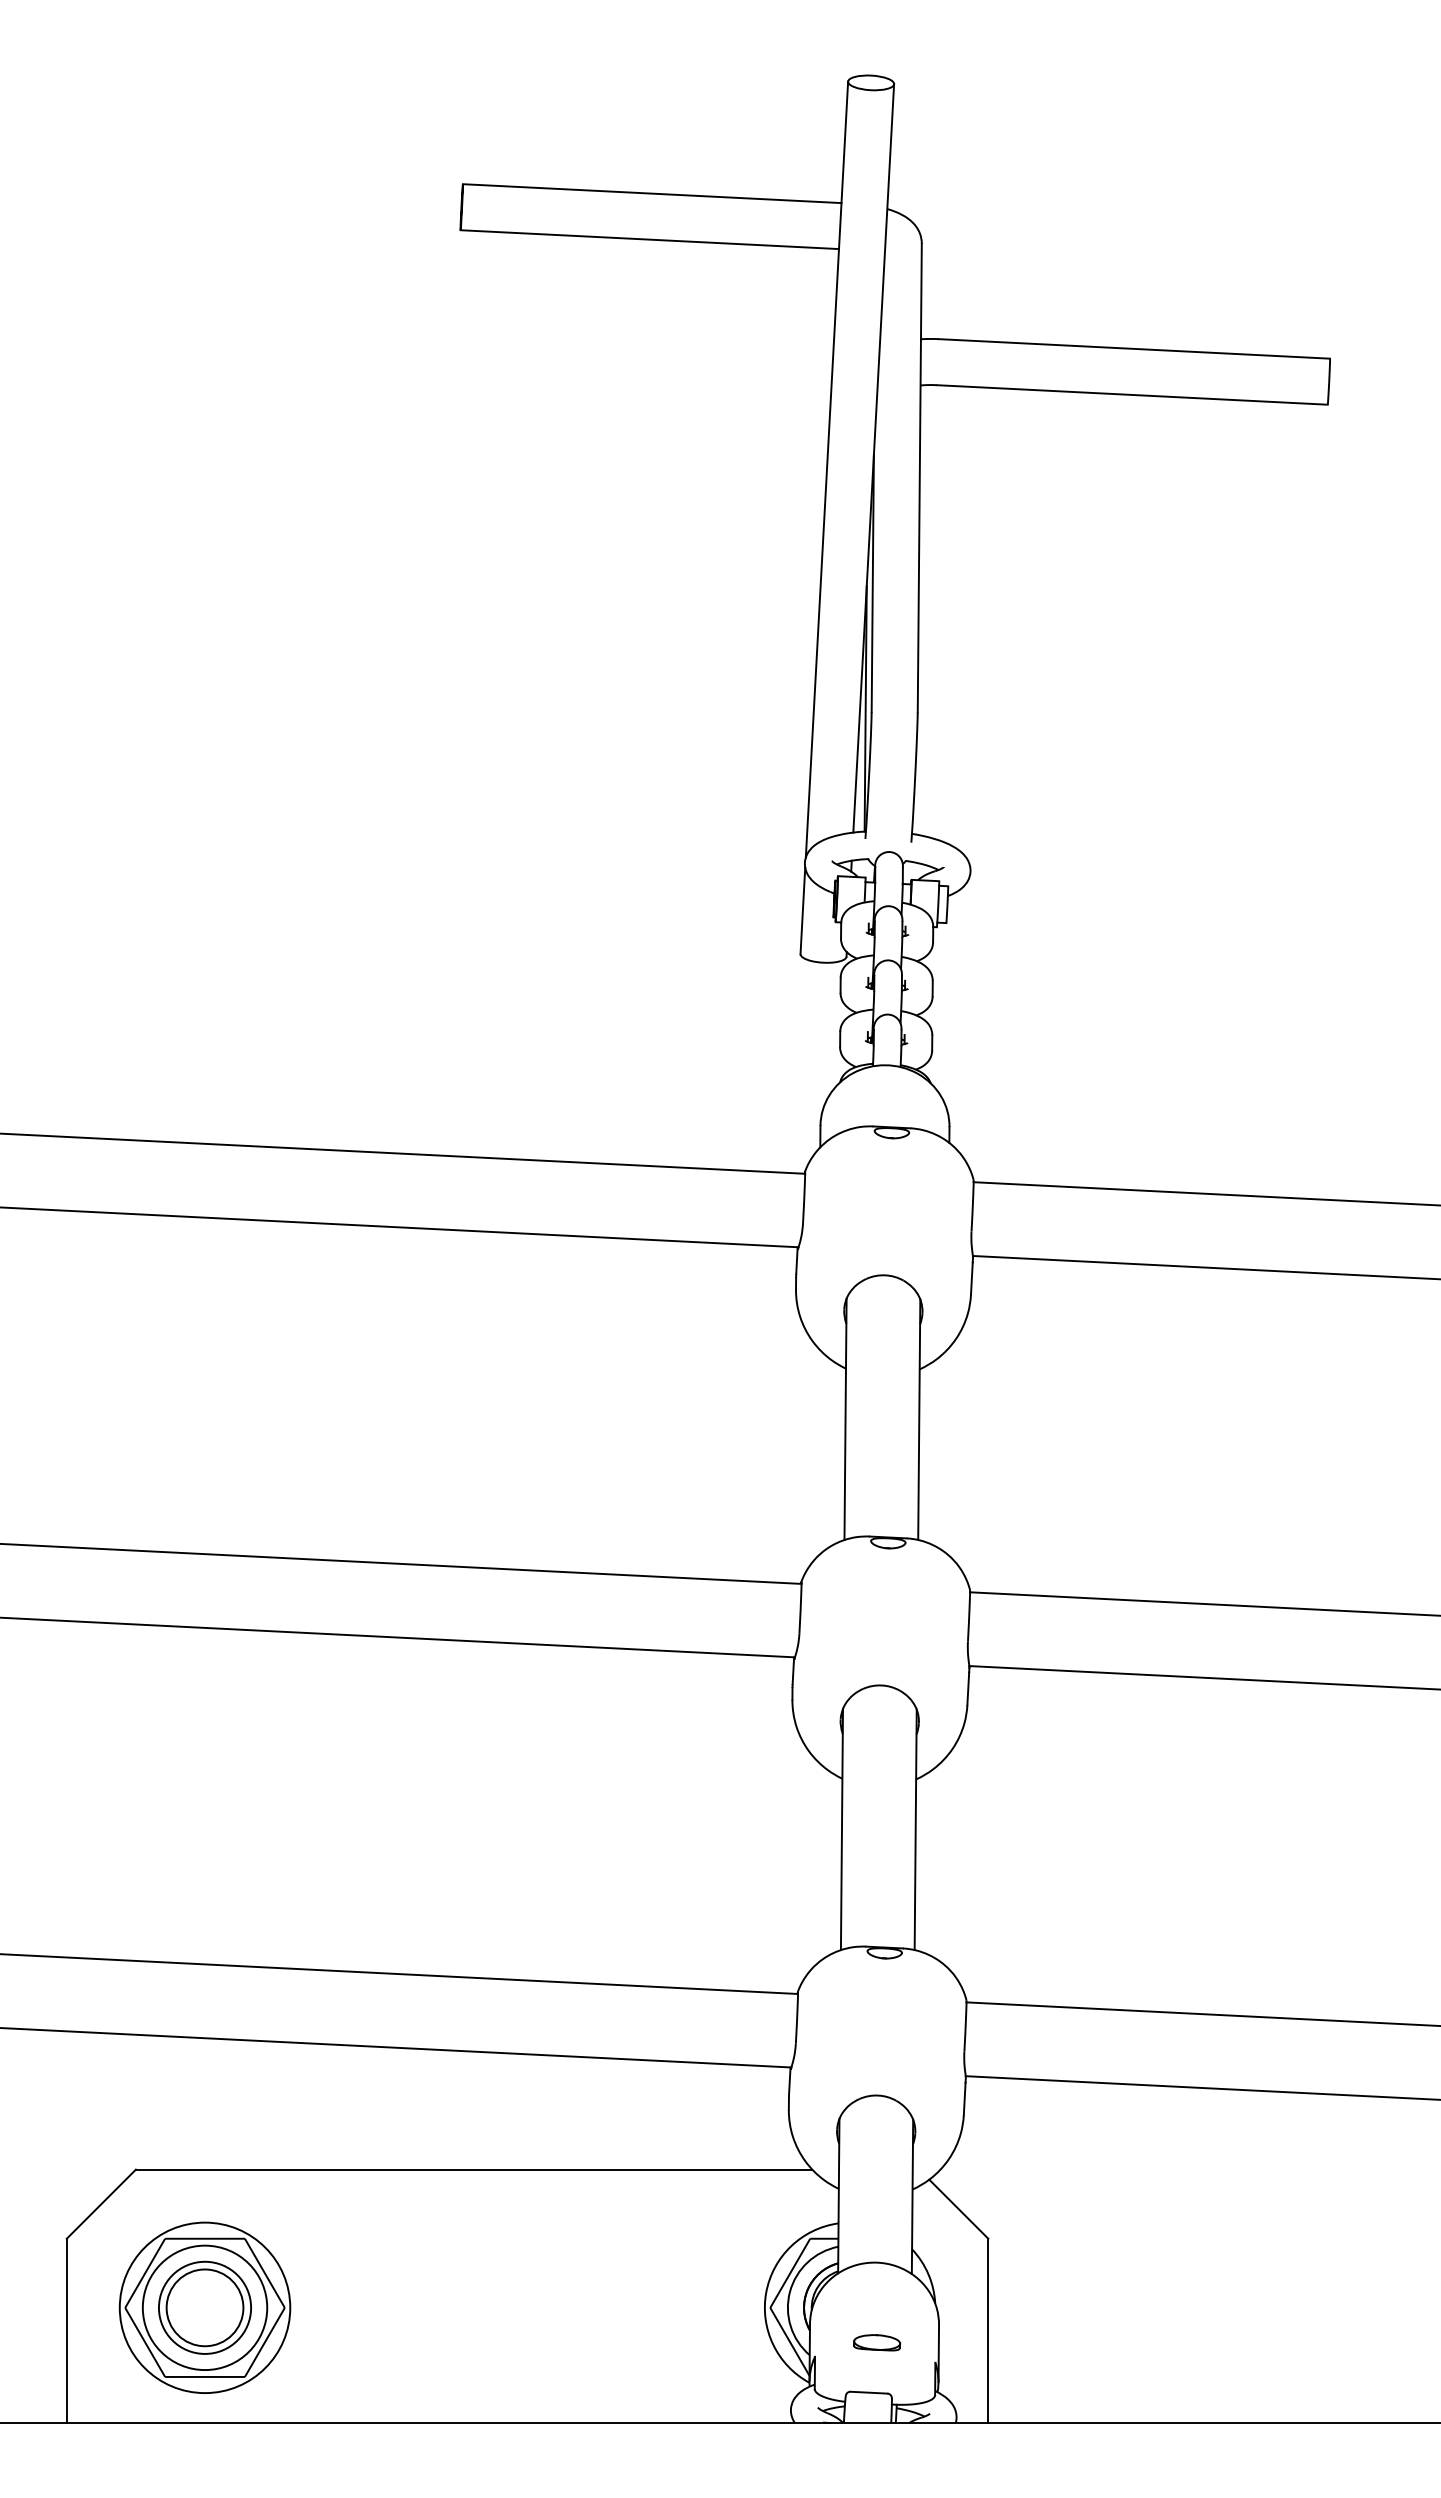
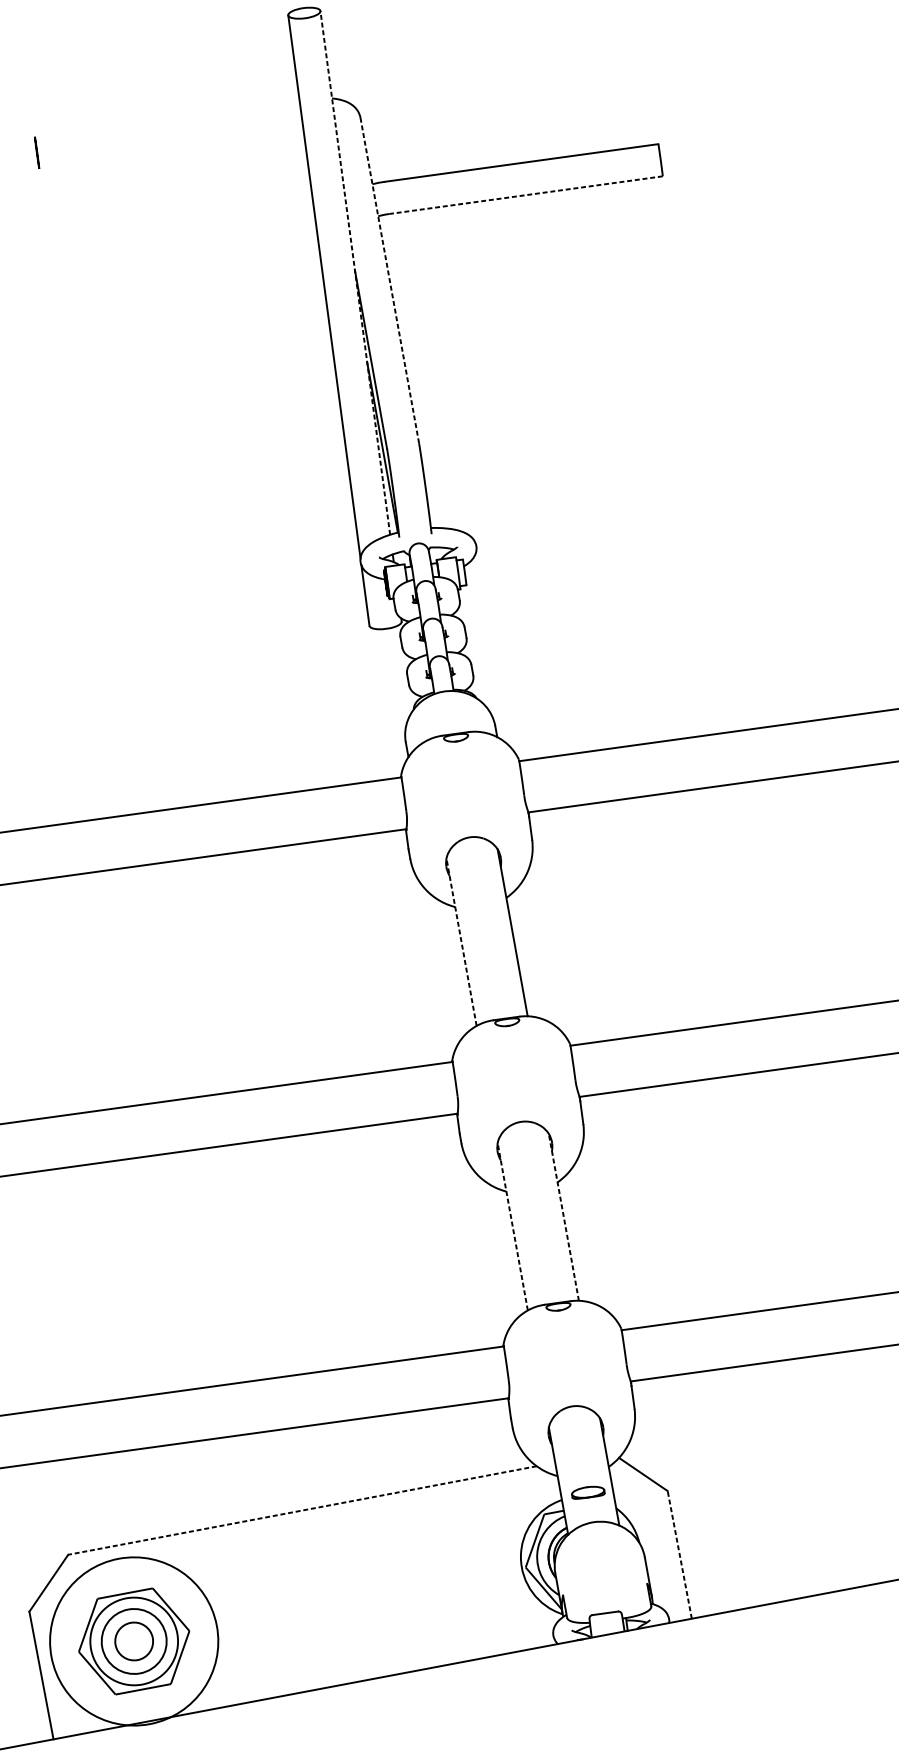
line: (651, 193) -> (166, 118), removed
line: (649, 239) -> (171, 150), removed
line: (1132, 394) -> (526, 194), solid -> dashed
line: (873, 458) -> (355, 273), solid -> dashed
line: (919, 477) -> (389, 280), solid -> dashed
line: (845, 1419) -> (461, 942), solid -> dashed
line: (841, 1829) -> (512, 1226), solid -> dashed
line: (915, 1829) -> (563, 1217), solid -> dashed
line: (473, 2169) -> (302, 1510), solid -> dashed
circle: (204, 2307) -> (133, 1641), size x0.7
circle: (204, 2307) -> (133, 1641), size x1.4
line: (988, 2330) -> (679, 1554), solid -> dashed
part: (877, 2342) -> (588, 1492), moved

